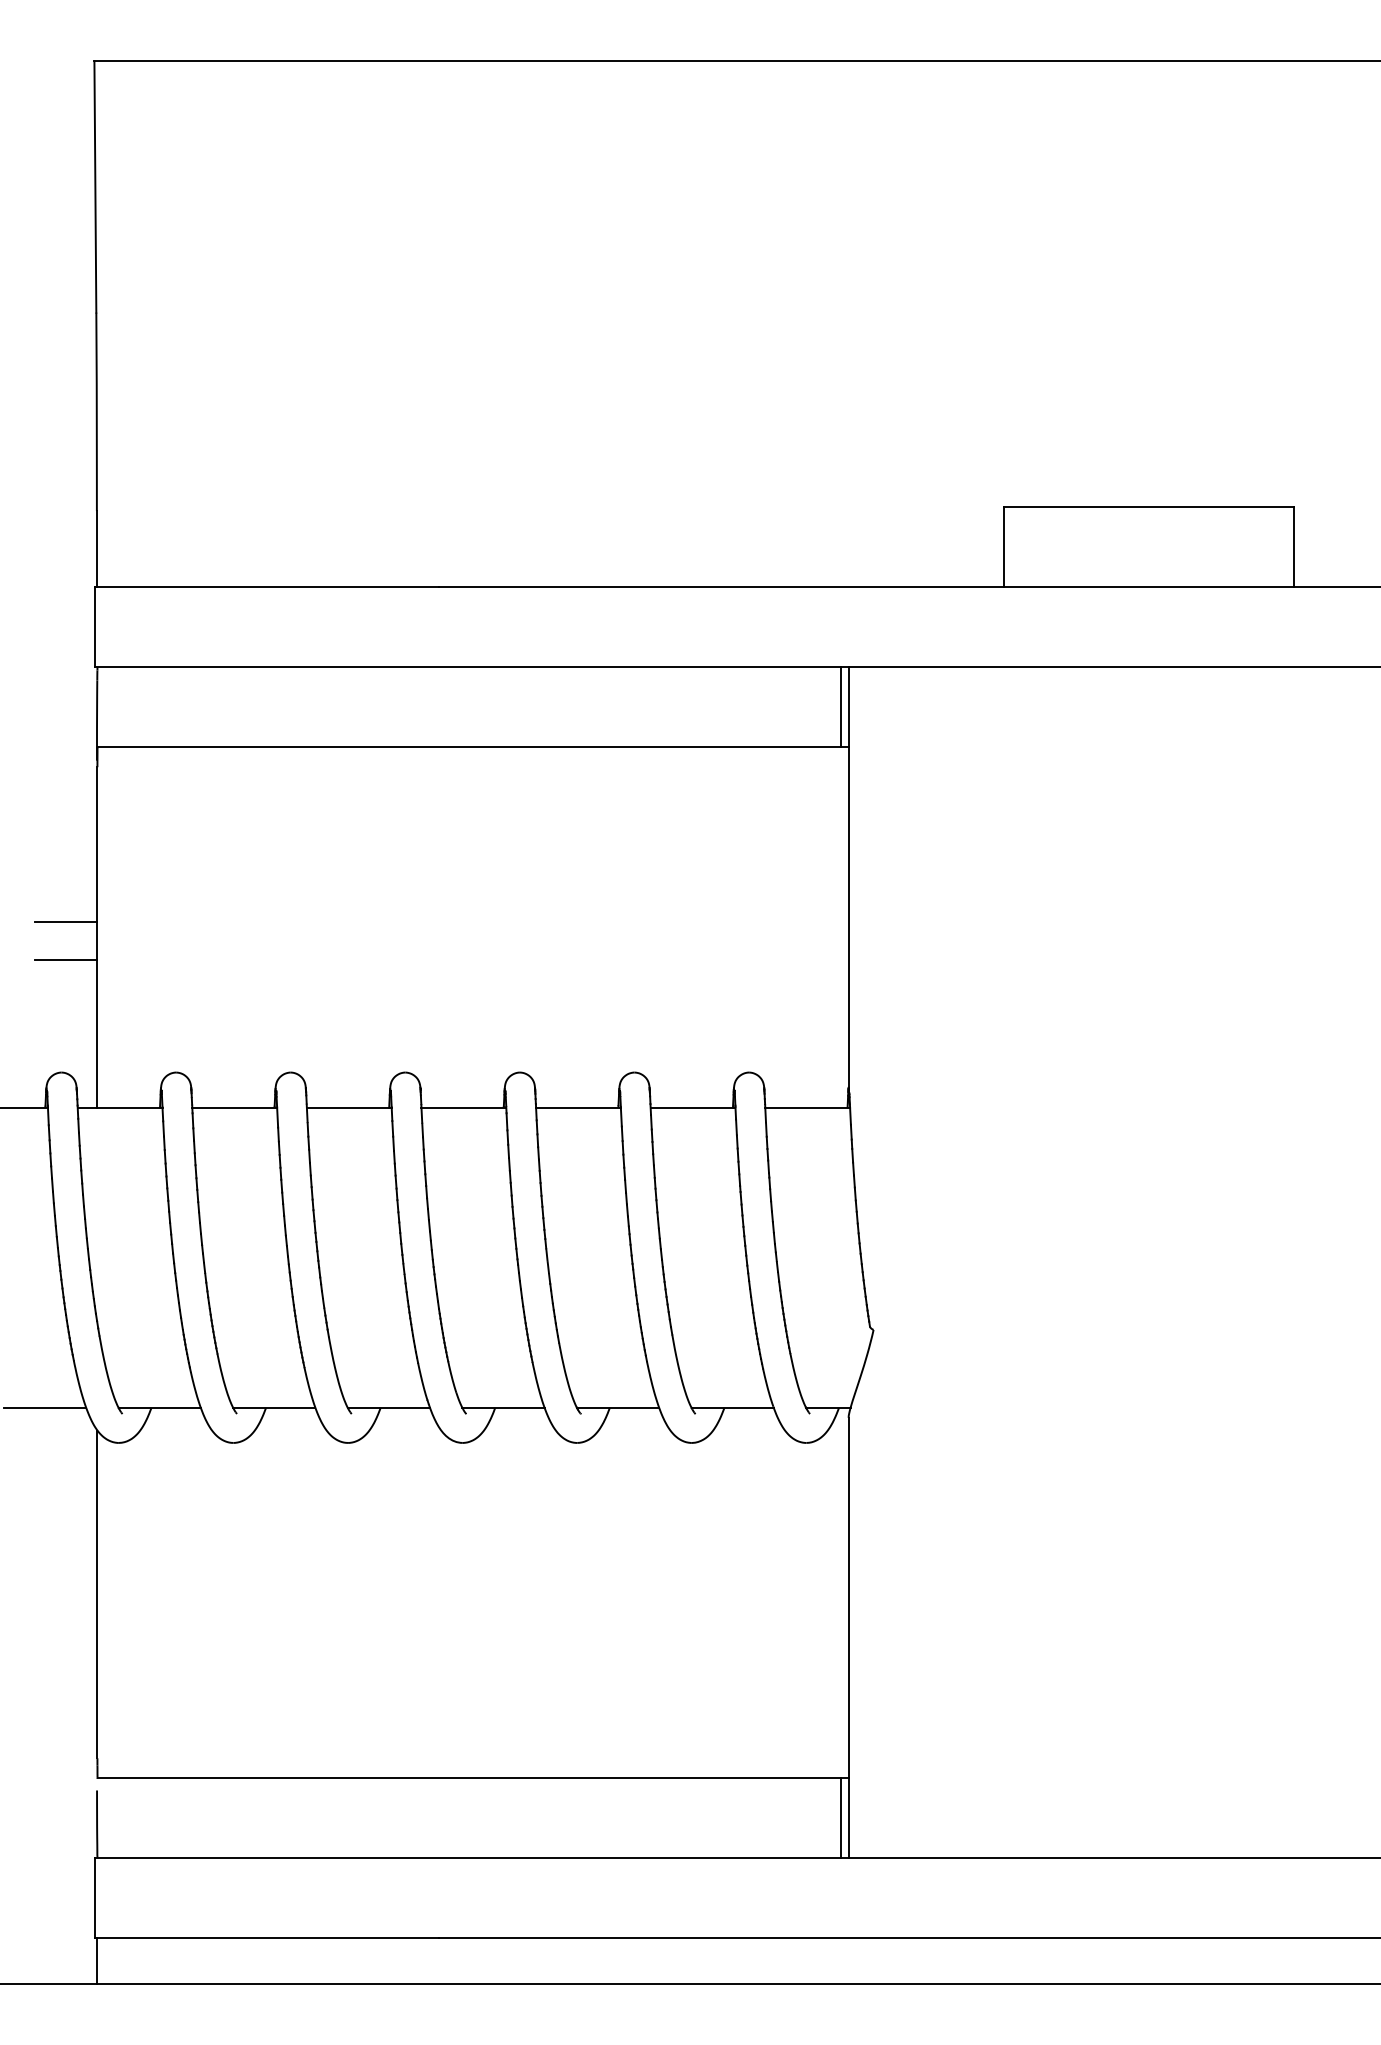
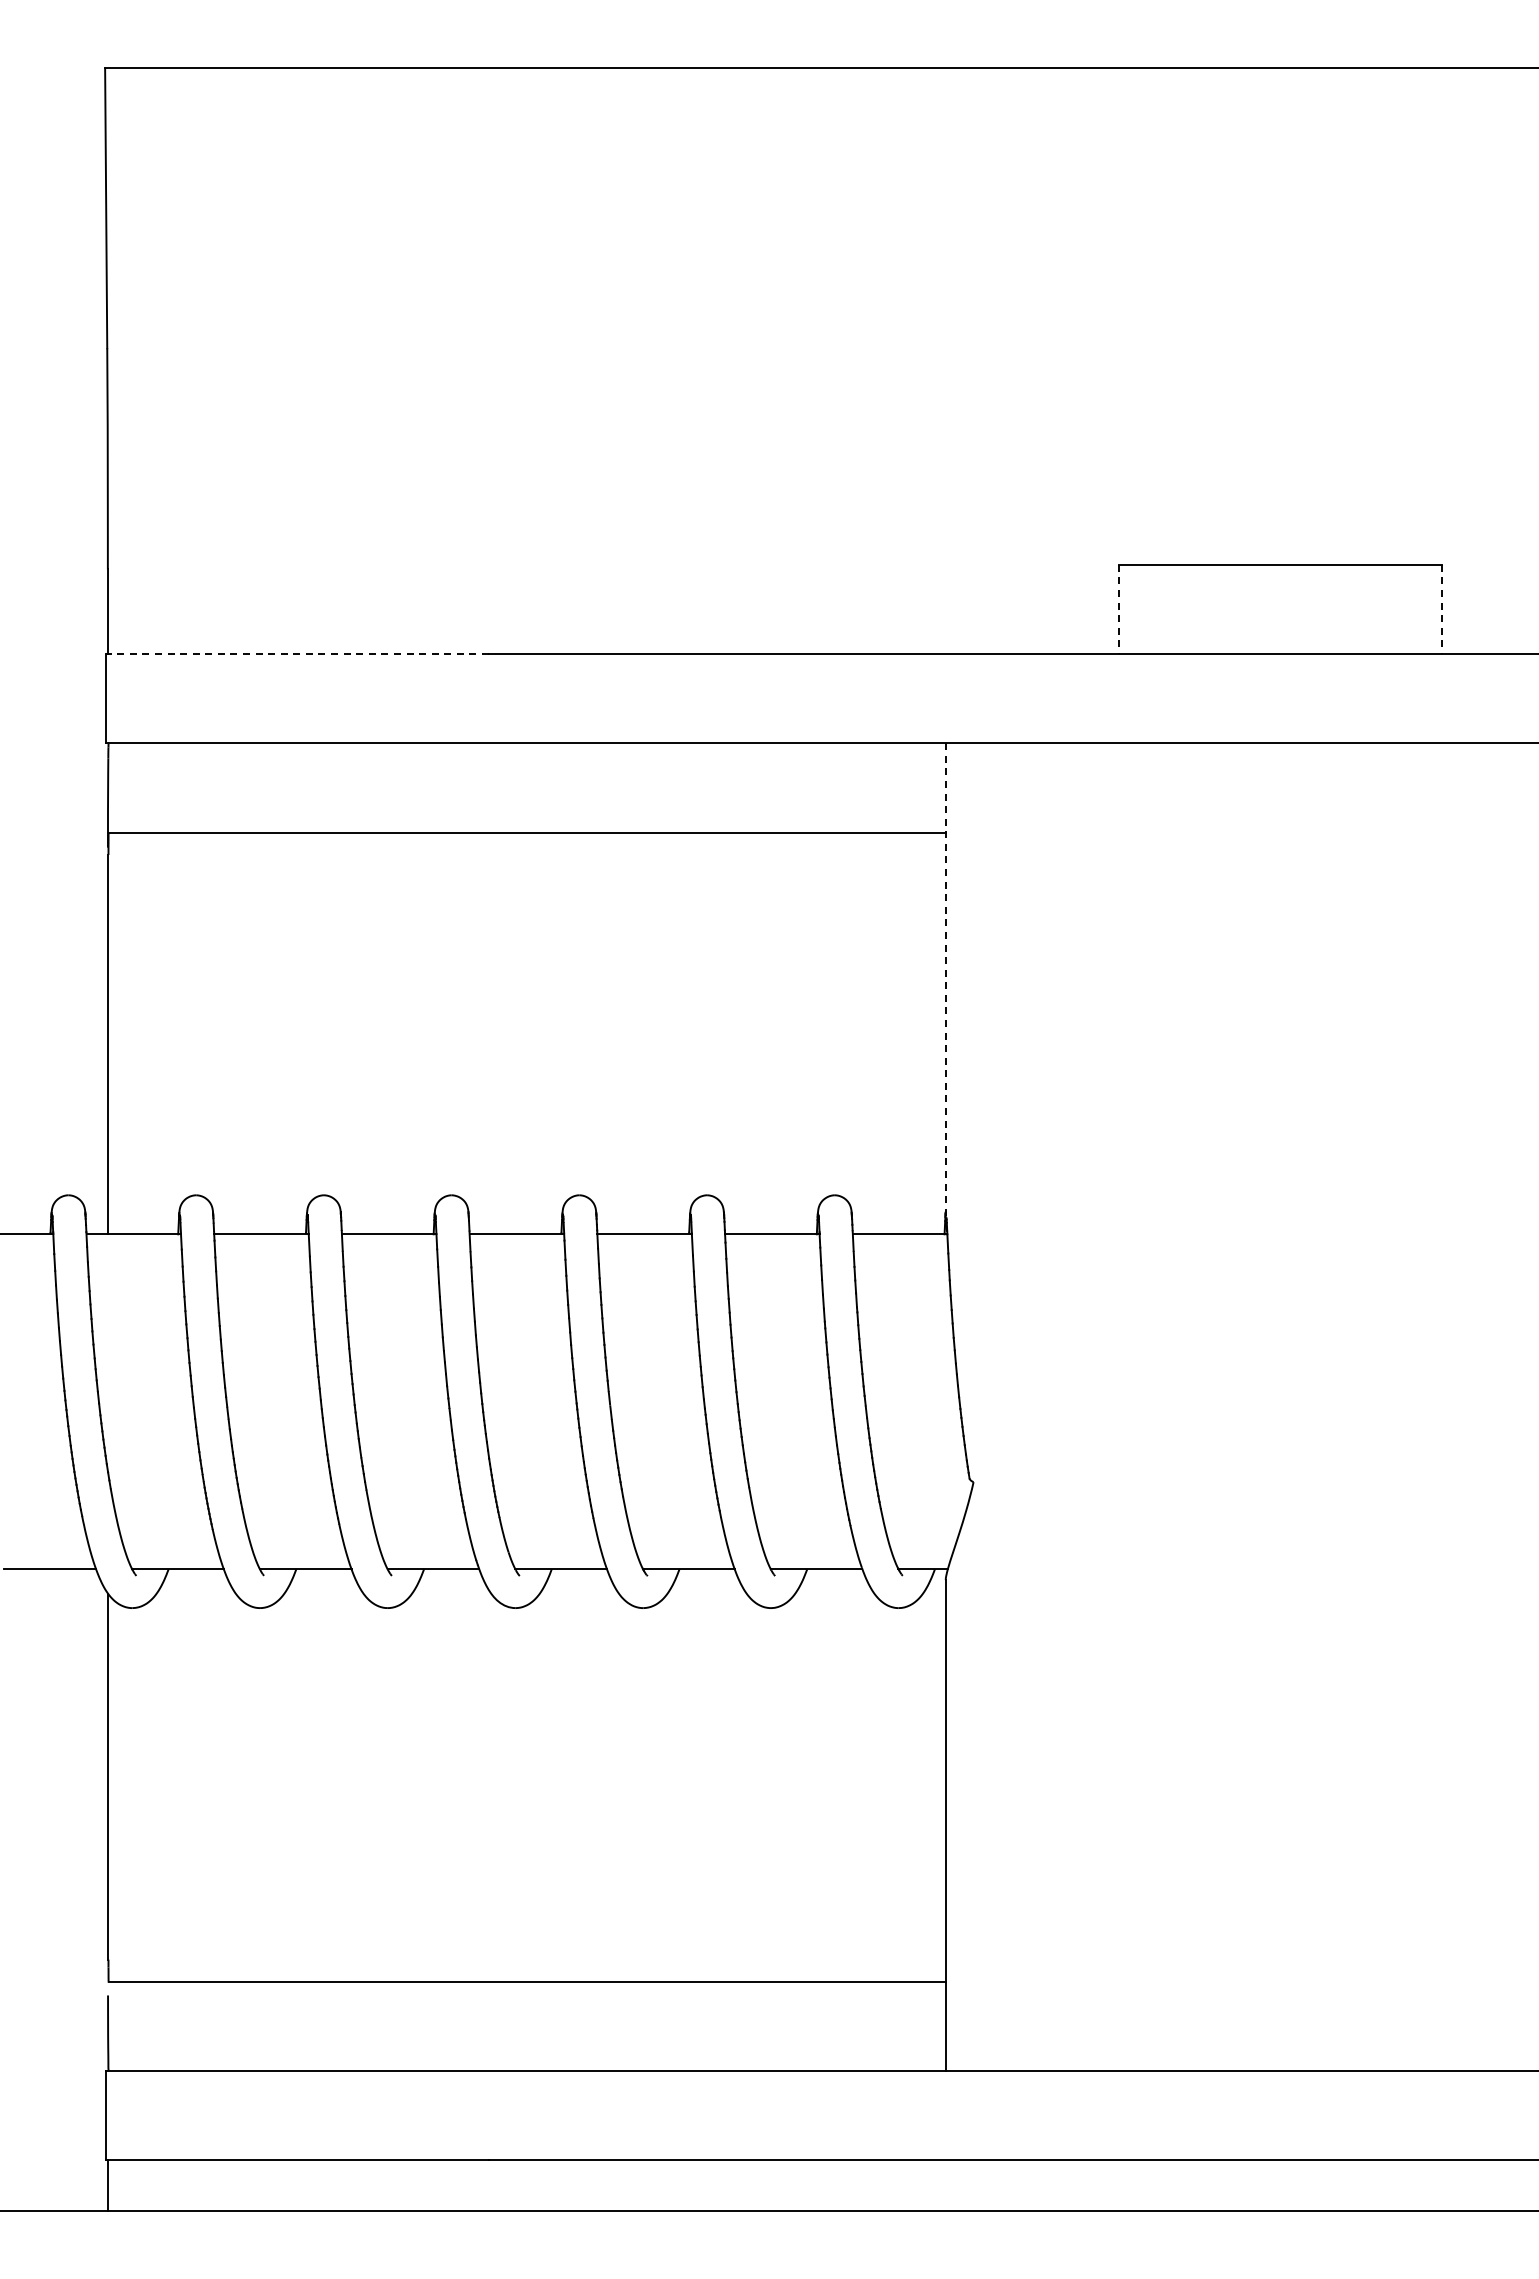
line: (1003, 546) -> (1118, 609), solid -> dashed
line: (1294, 546) -> (1442, 609), solid -> dashed
line: (267, 587) -> (297, 654), solid -> dashed
line: (841, 706) -> (937, 787), removed
line: (848, 882) -> (945, 983), solid -> dashed
line: (66, 922) -> (73, 1027), removed
line: (66, 959) -> (73, 1069), removed
line: (841, 1818) -> (937, 2026), removed

